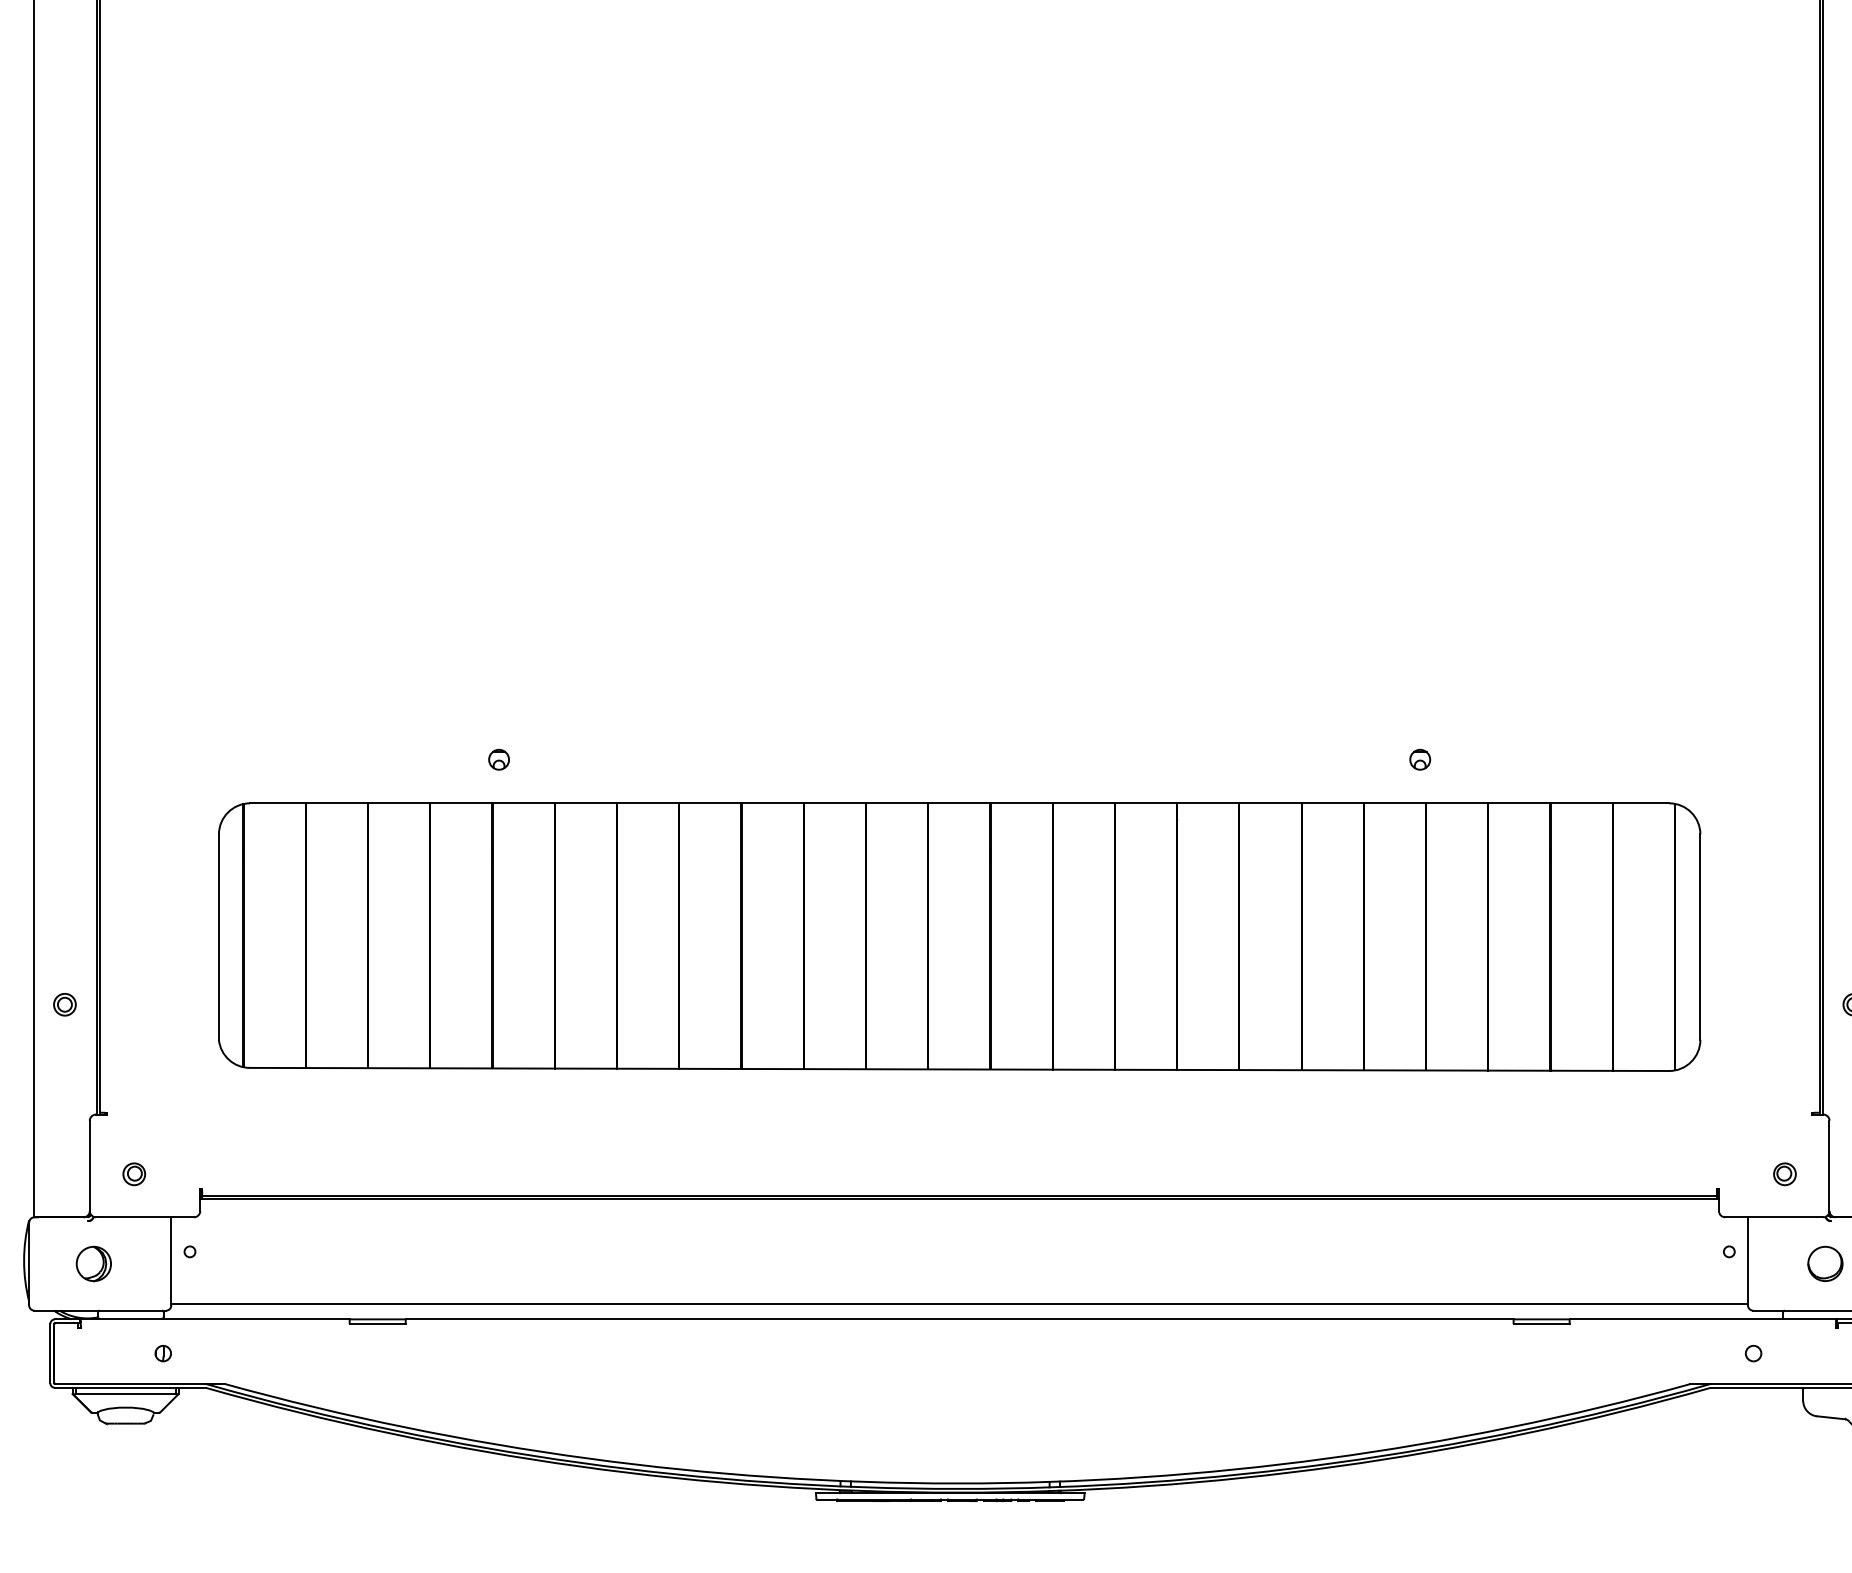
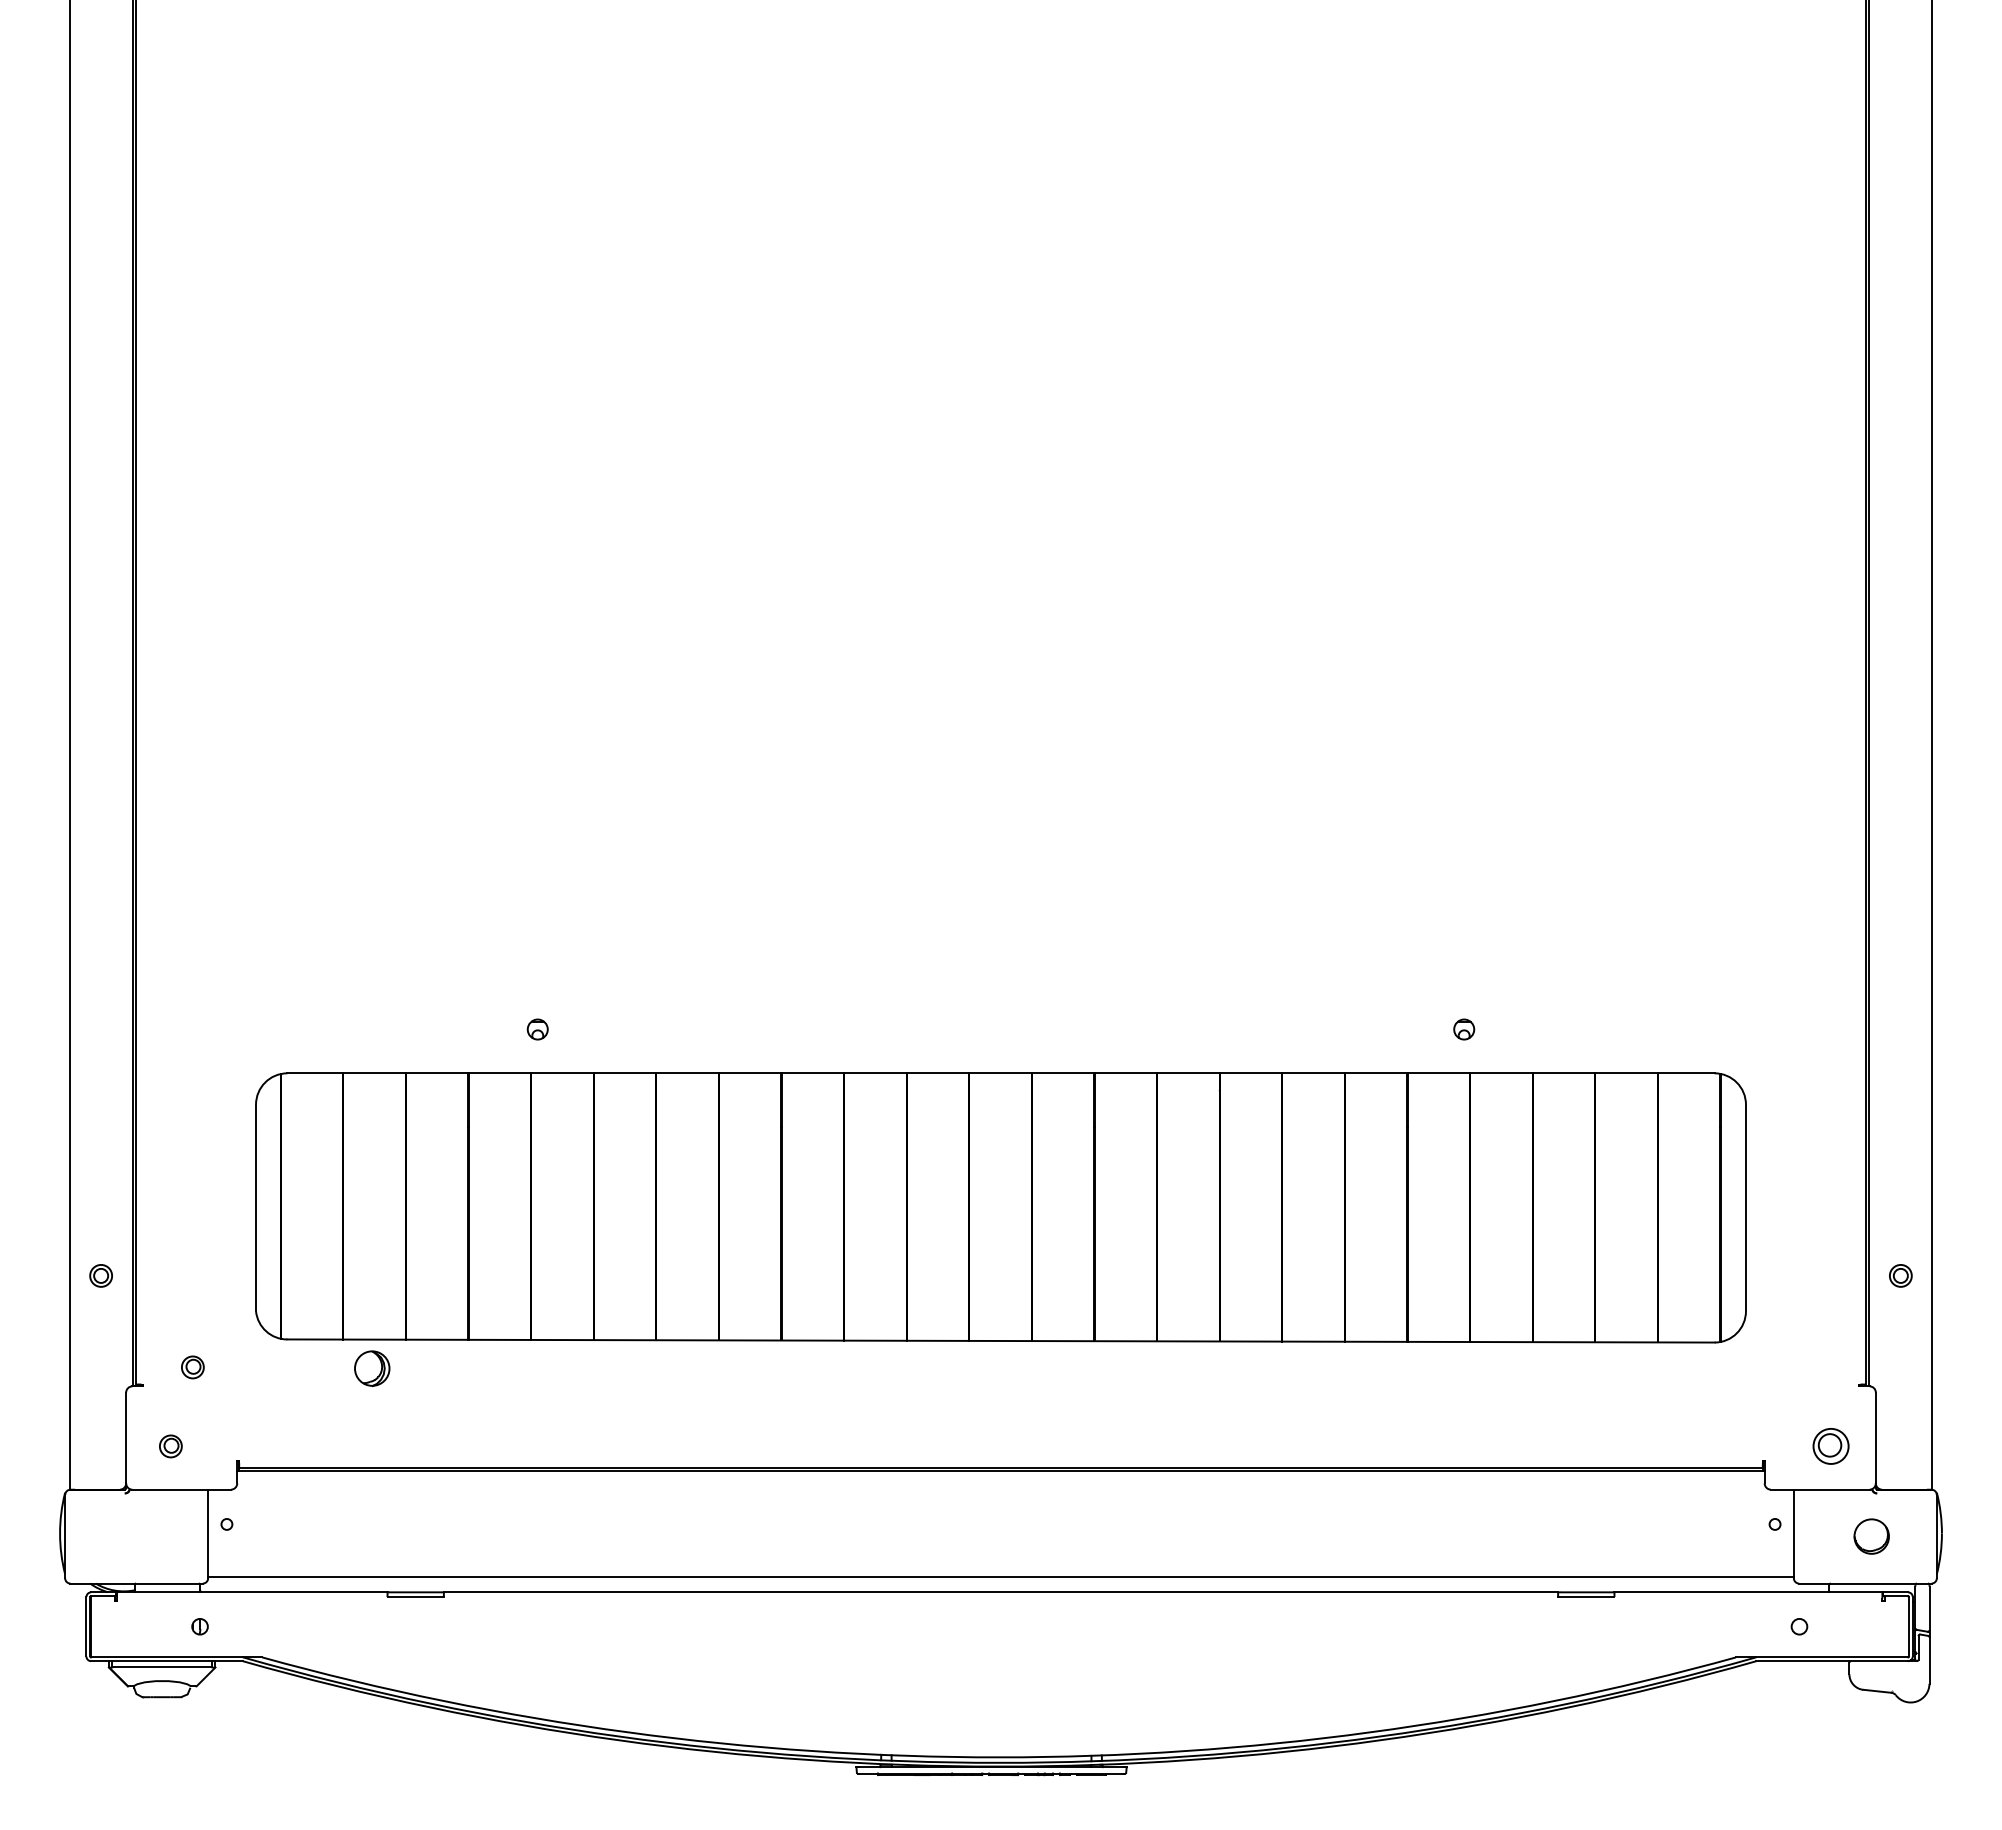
part: (155, 1095) -> (192, 1367), added
part: (1784, 1174) -> (1830, 1446), size x1.6
part: (94, 1263) -> (372, 1368), moved

